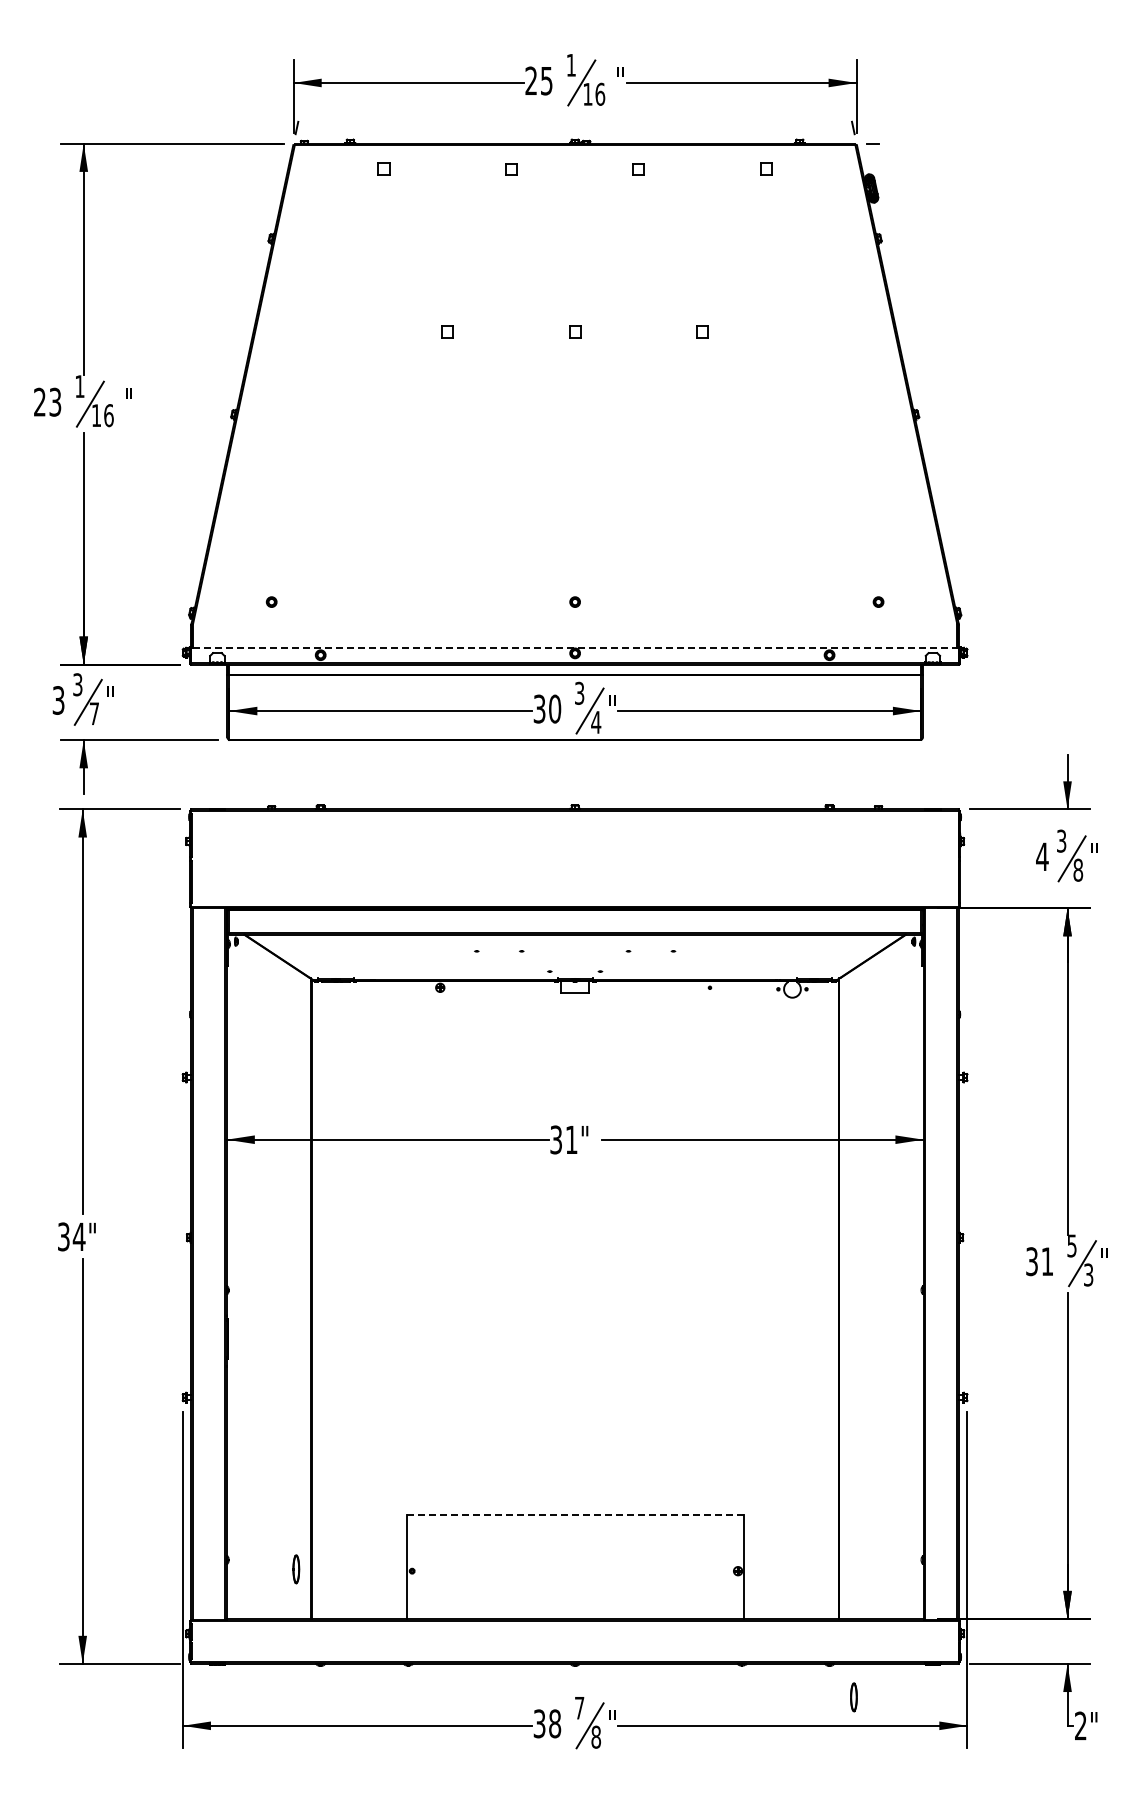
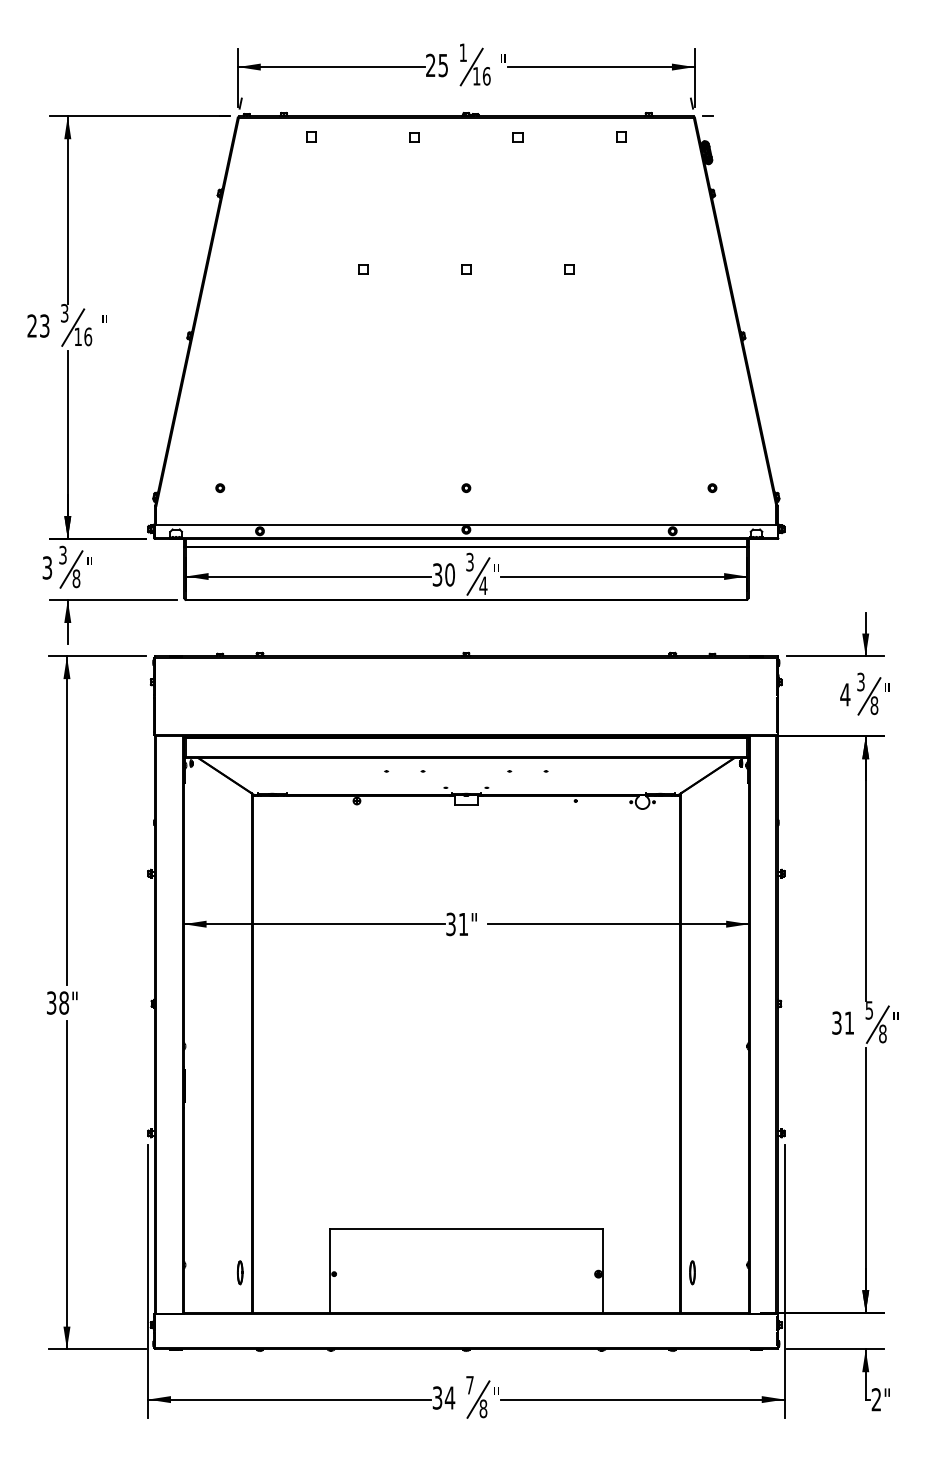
text: (79, 386) -> (64, 313), 1 -> 3
line: (575, 647) -> (466, 524), dashed -> solid
text: (94, 713) -> (76, 578), 7 -> 8
text: (78, 1236) -> (63, 1002), 34" -> 38"
text: (1088, 1274) -> (882, 1033), 3 -> 8
line: (575, 1514) -> (466, 1228), dashed -> solid
part: (853, 1697) -> (692, 1272), moved
text: (554, 1723) -> (449, 1397), 38 -> 34

